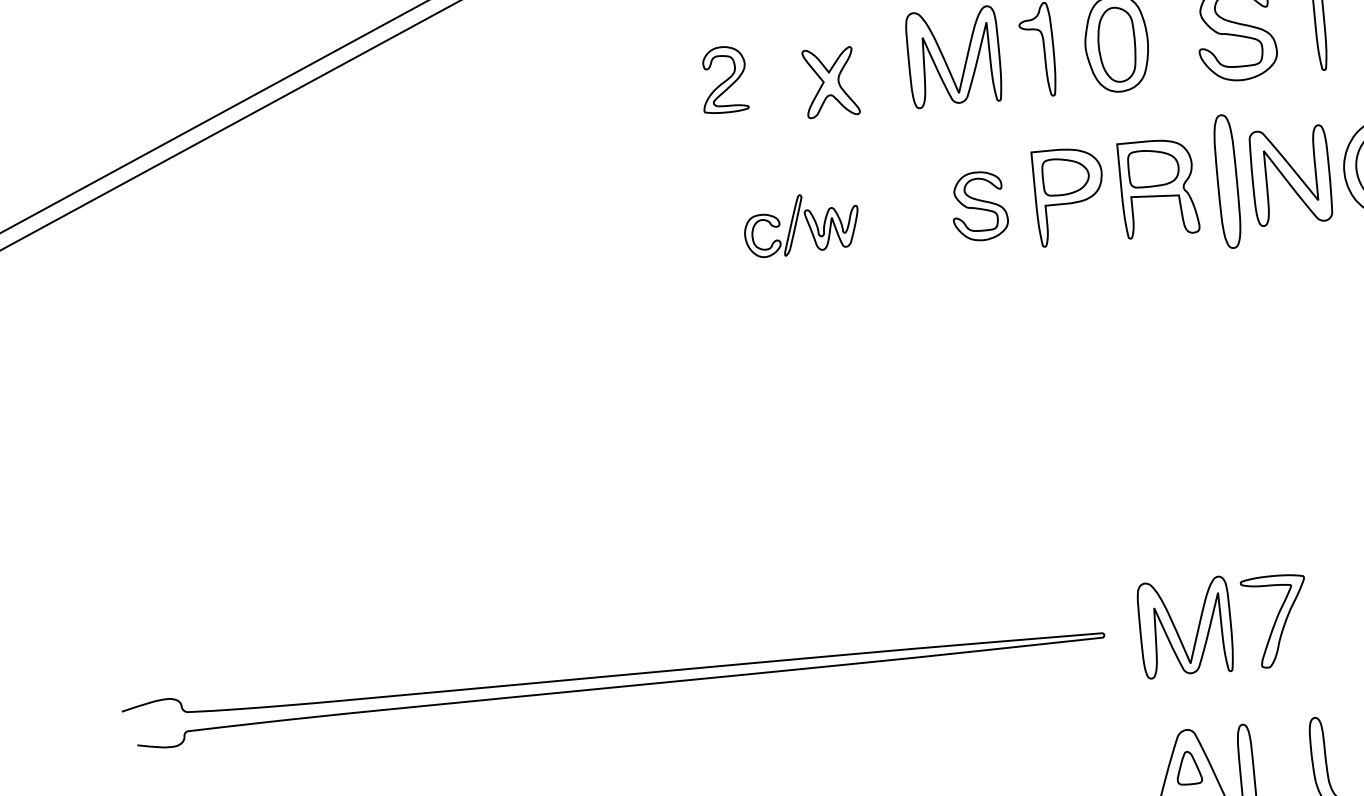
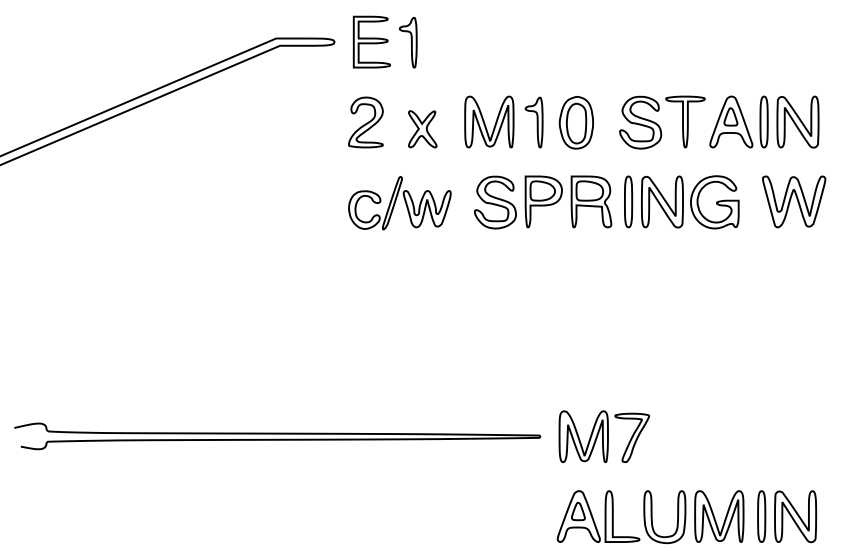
part: (723, 79) -> (365, 122), size x1.43
part: (1227, 180) -> (628, 201), size x0.71
part: (979, 206) -> (495, 202), size x1.43
part: (800, 225) -> (399, 203), size x1.67

